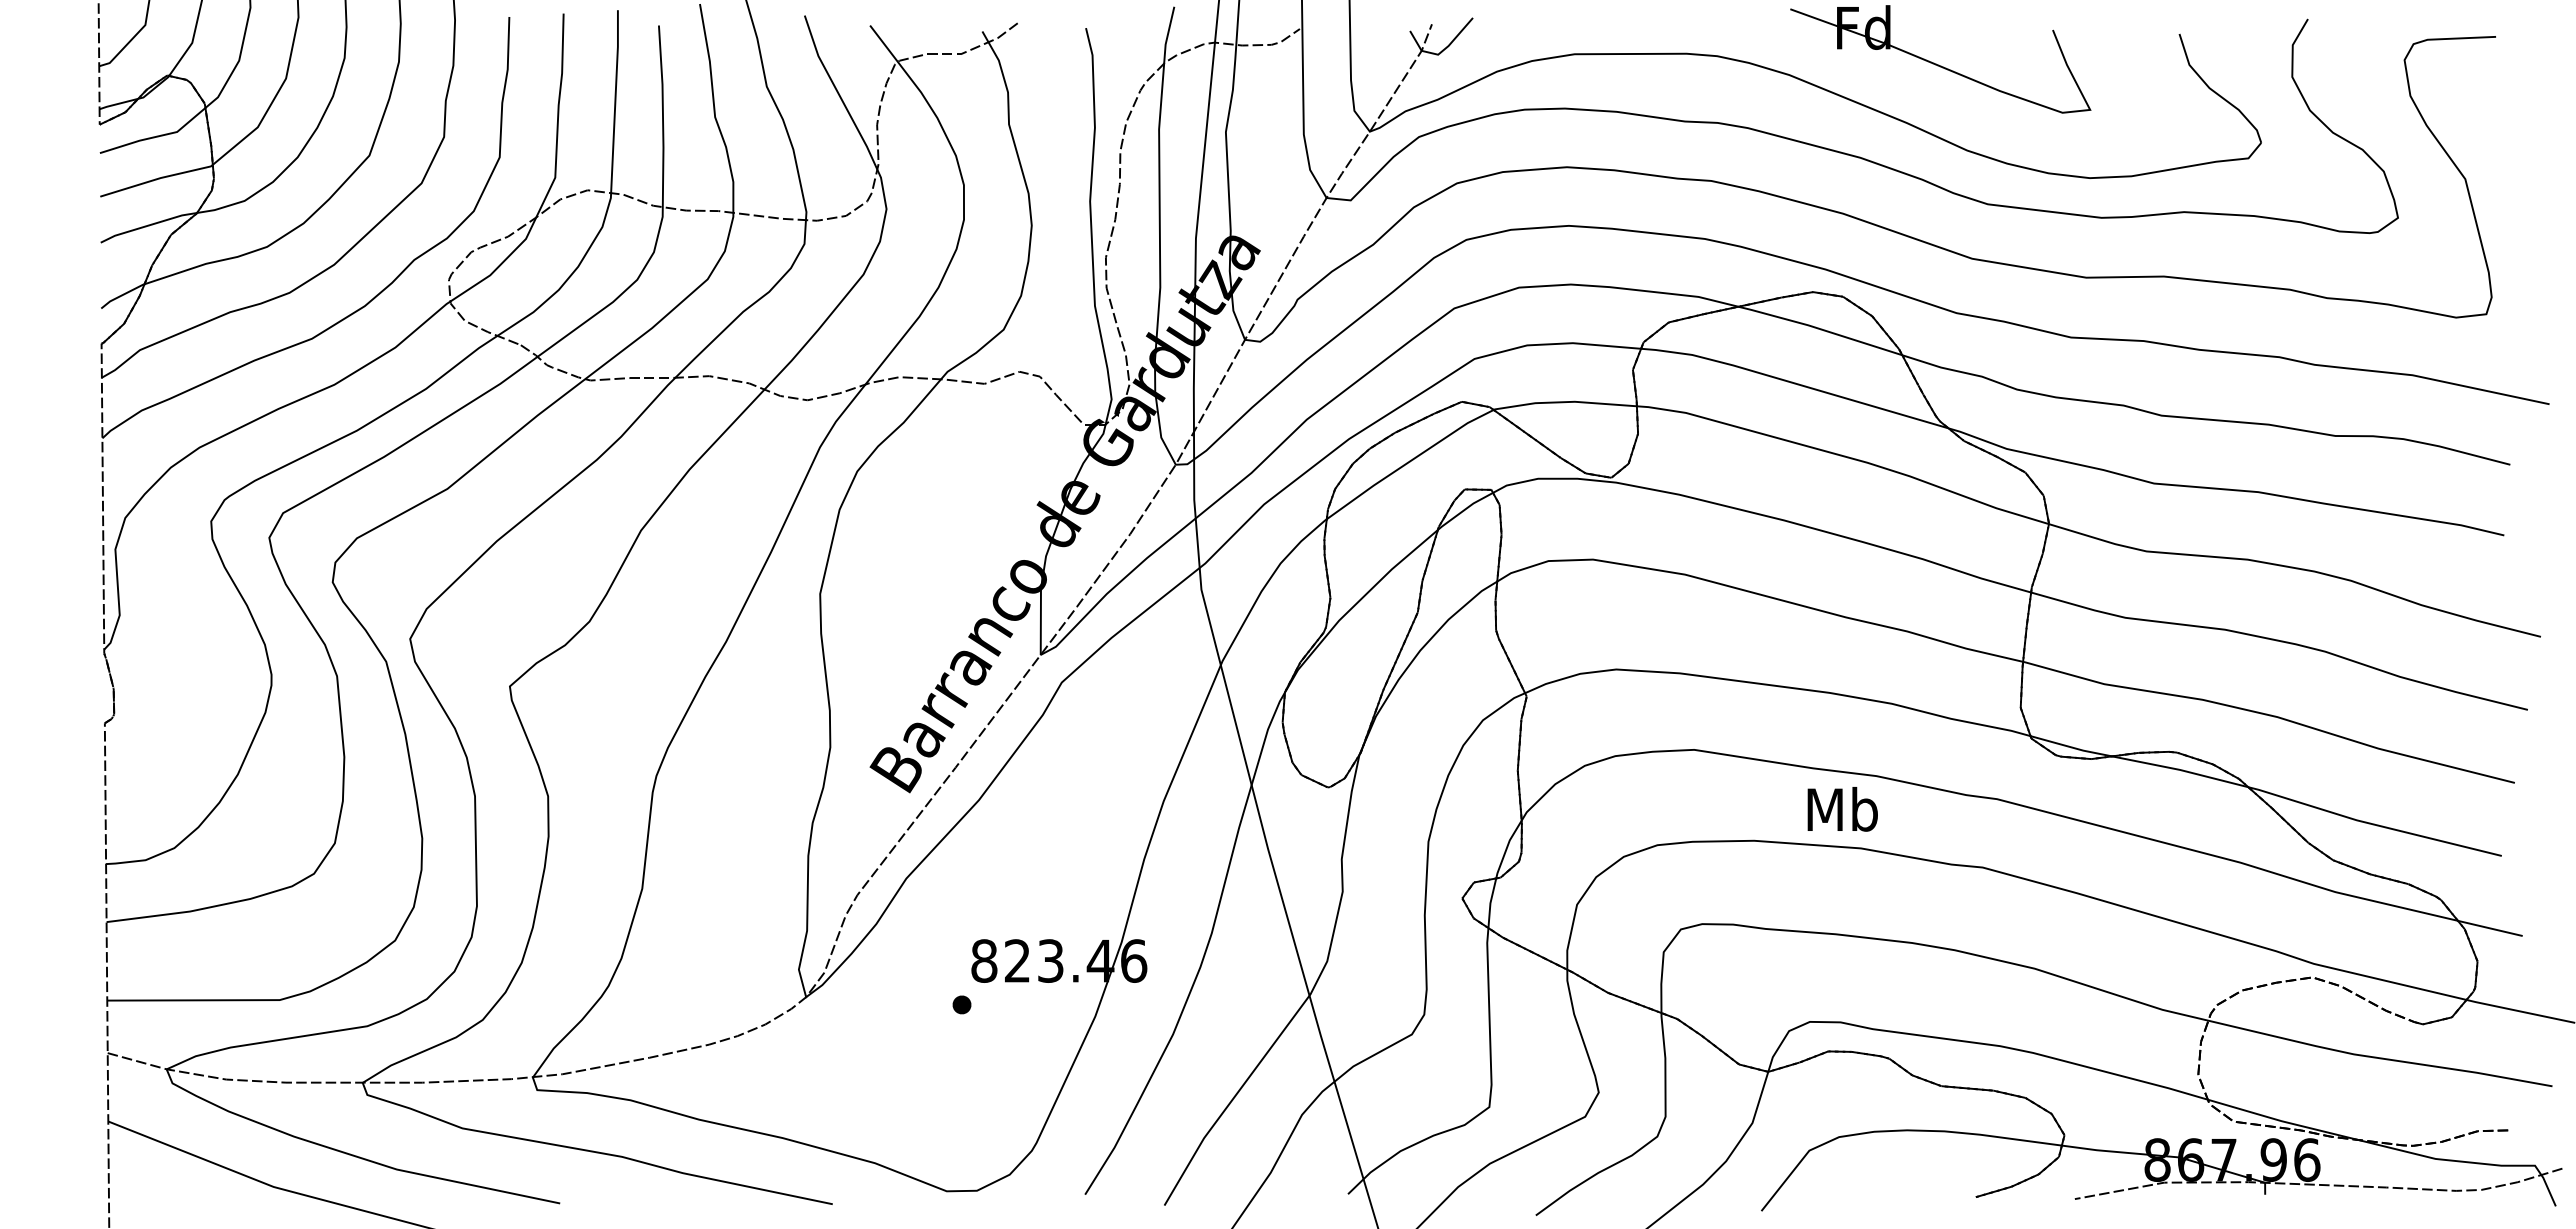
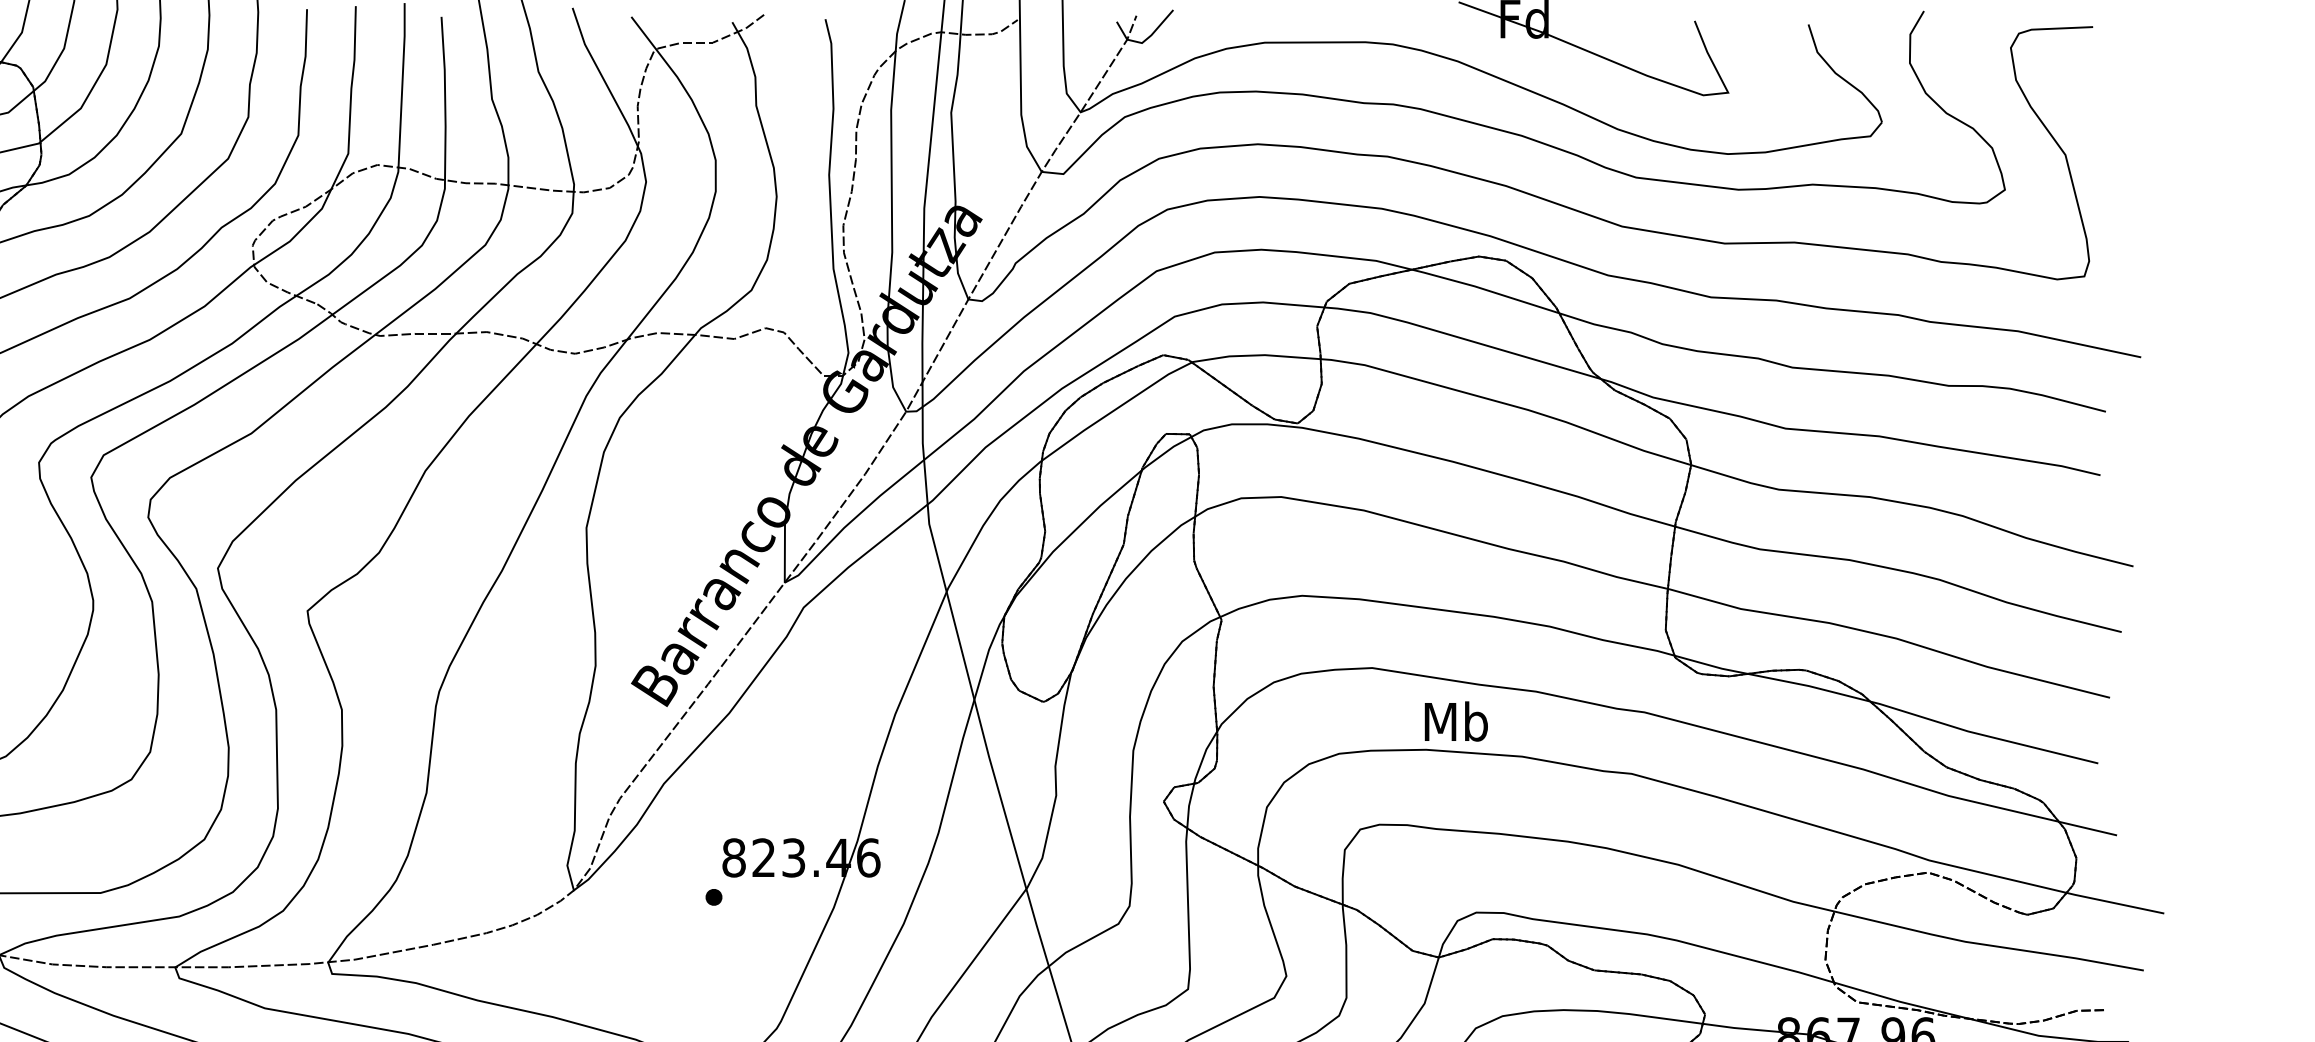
text: (1842, 809) -> (1456, 721), moved

